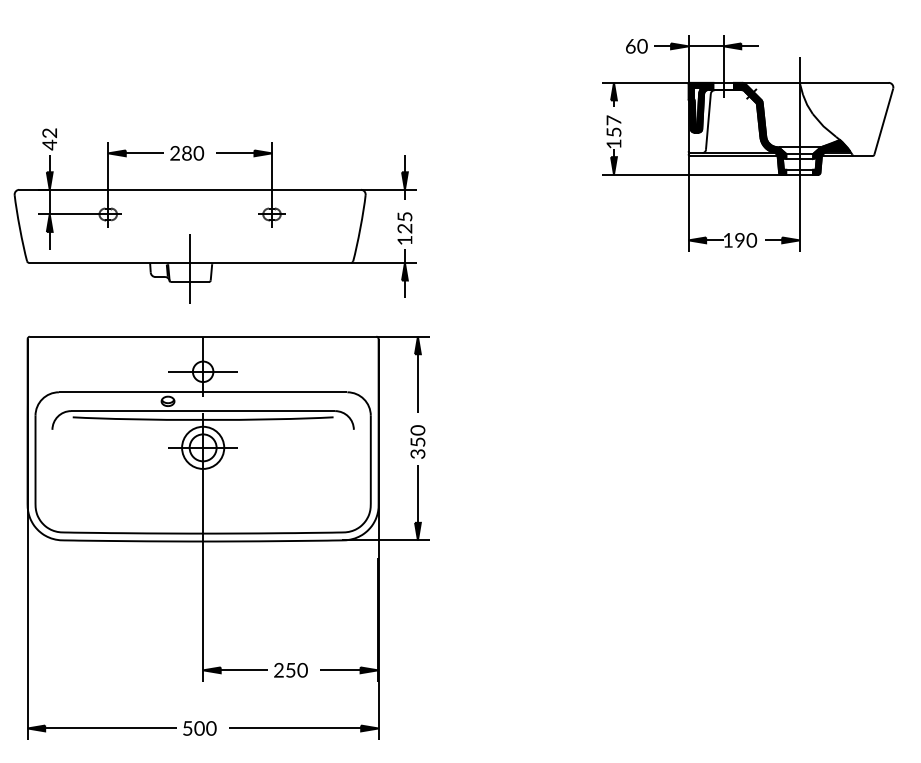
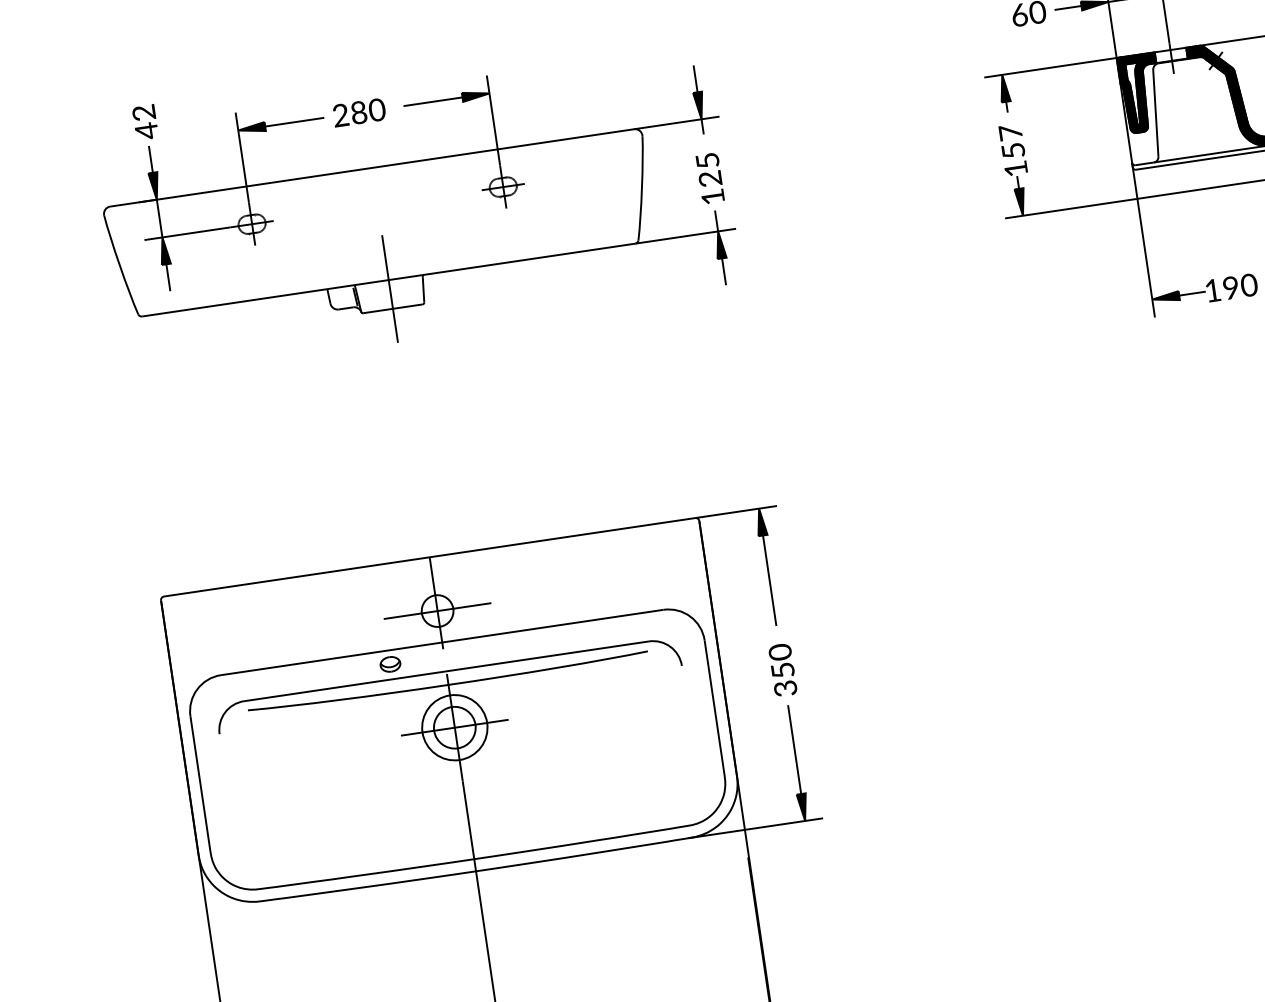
part: (214, 215) -> (415, 201), moved

